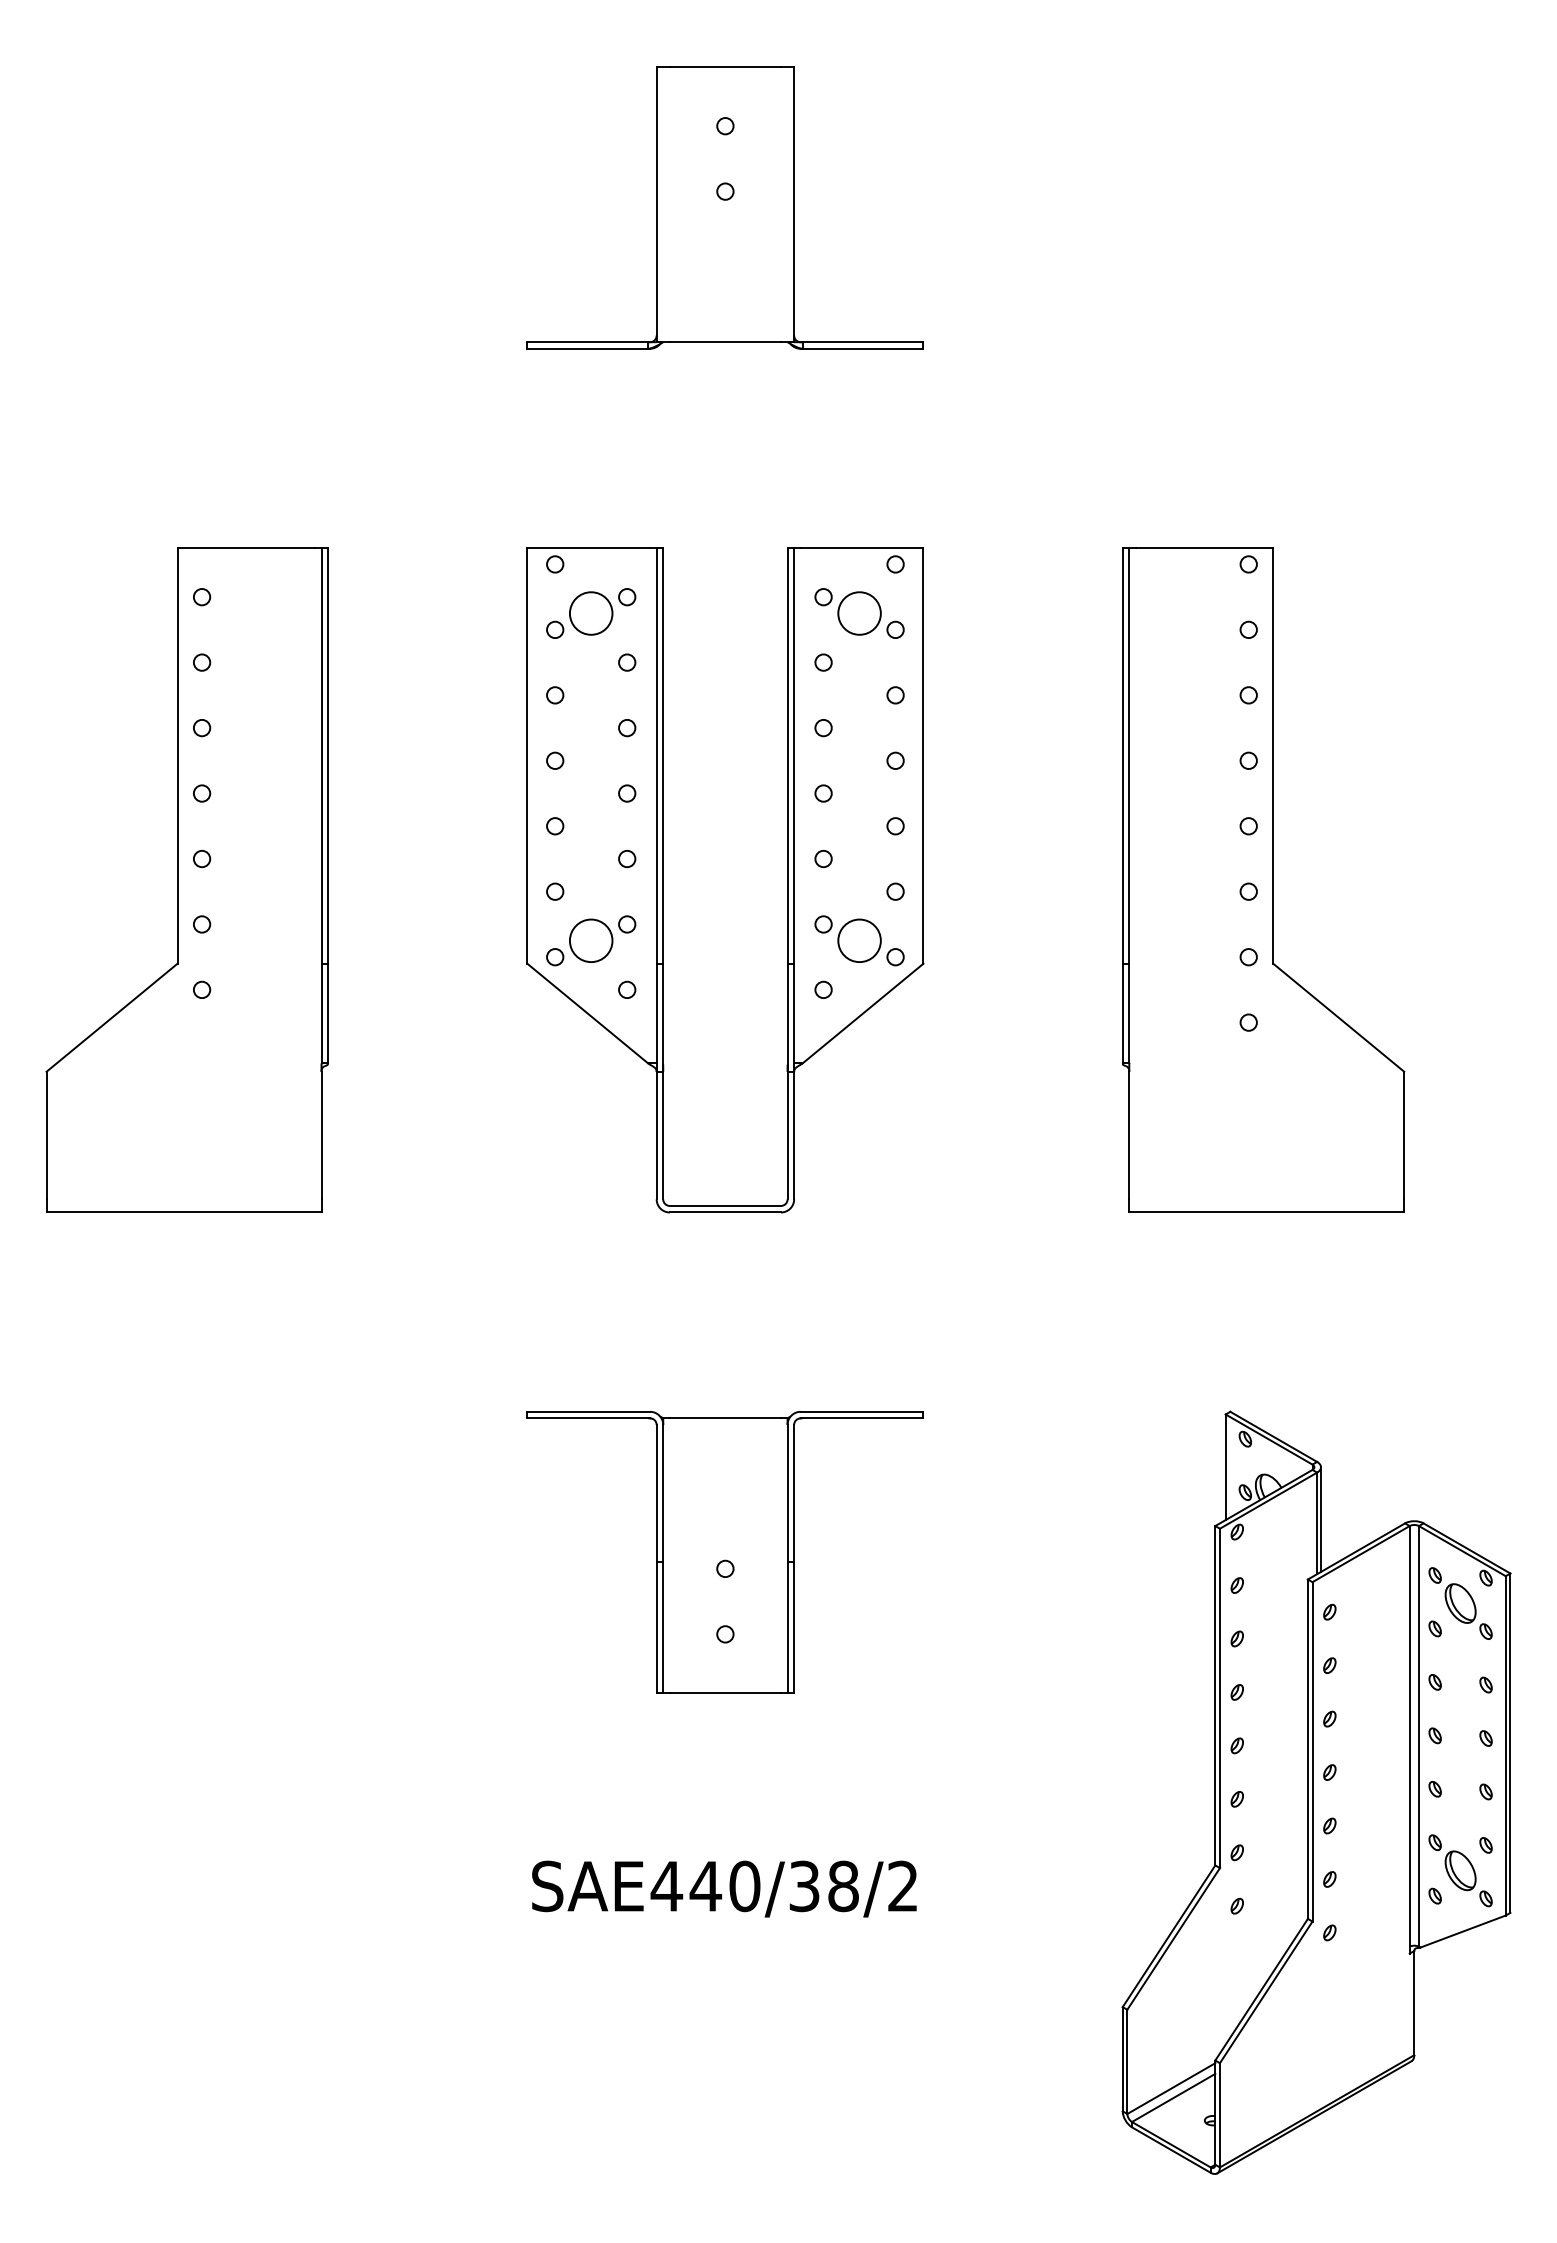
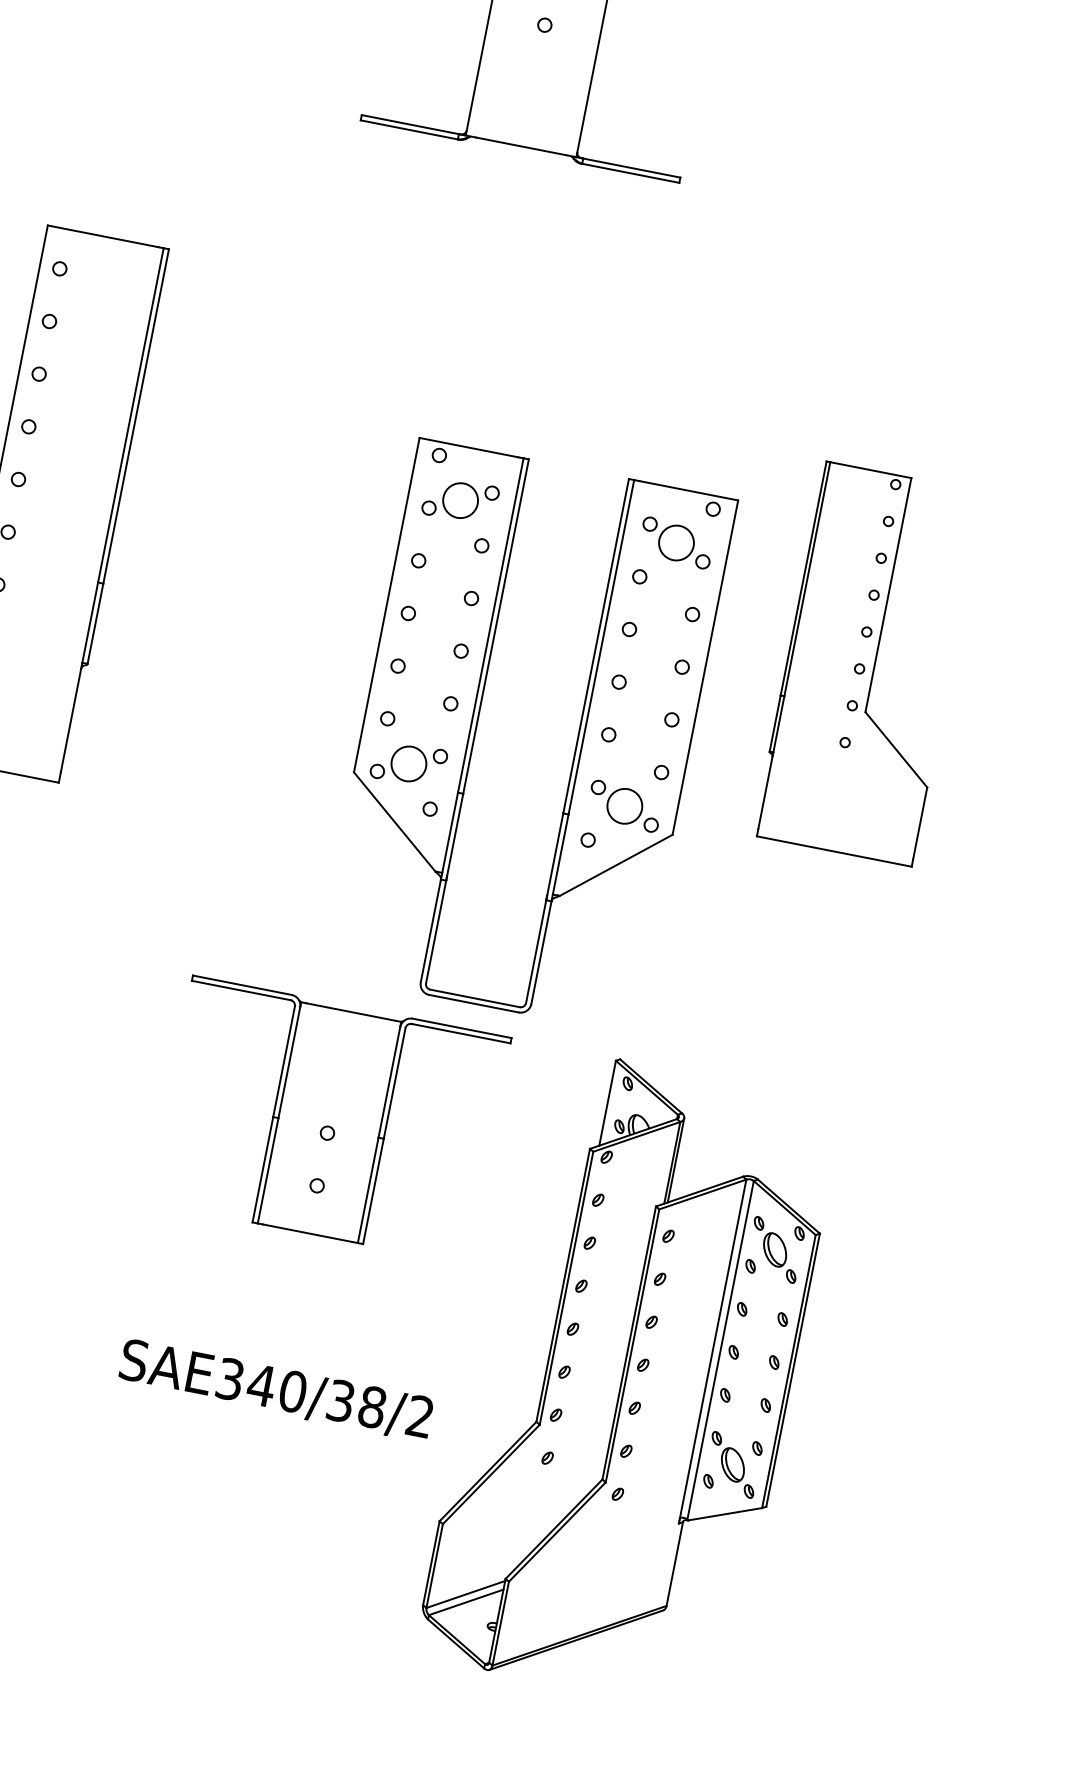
part: (1263, 879) -> (869, 663), size x0.7
part: (663, 880) -> (476, 726), moved
part: (1316, 1792) -> (629, 1379), moved
text: (666, 1886) -> (229, 1379), SAE440/38/2 -> SAE340/38/2

